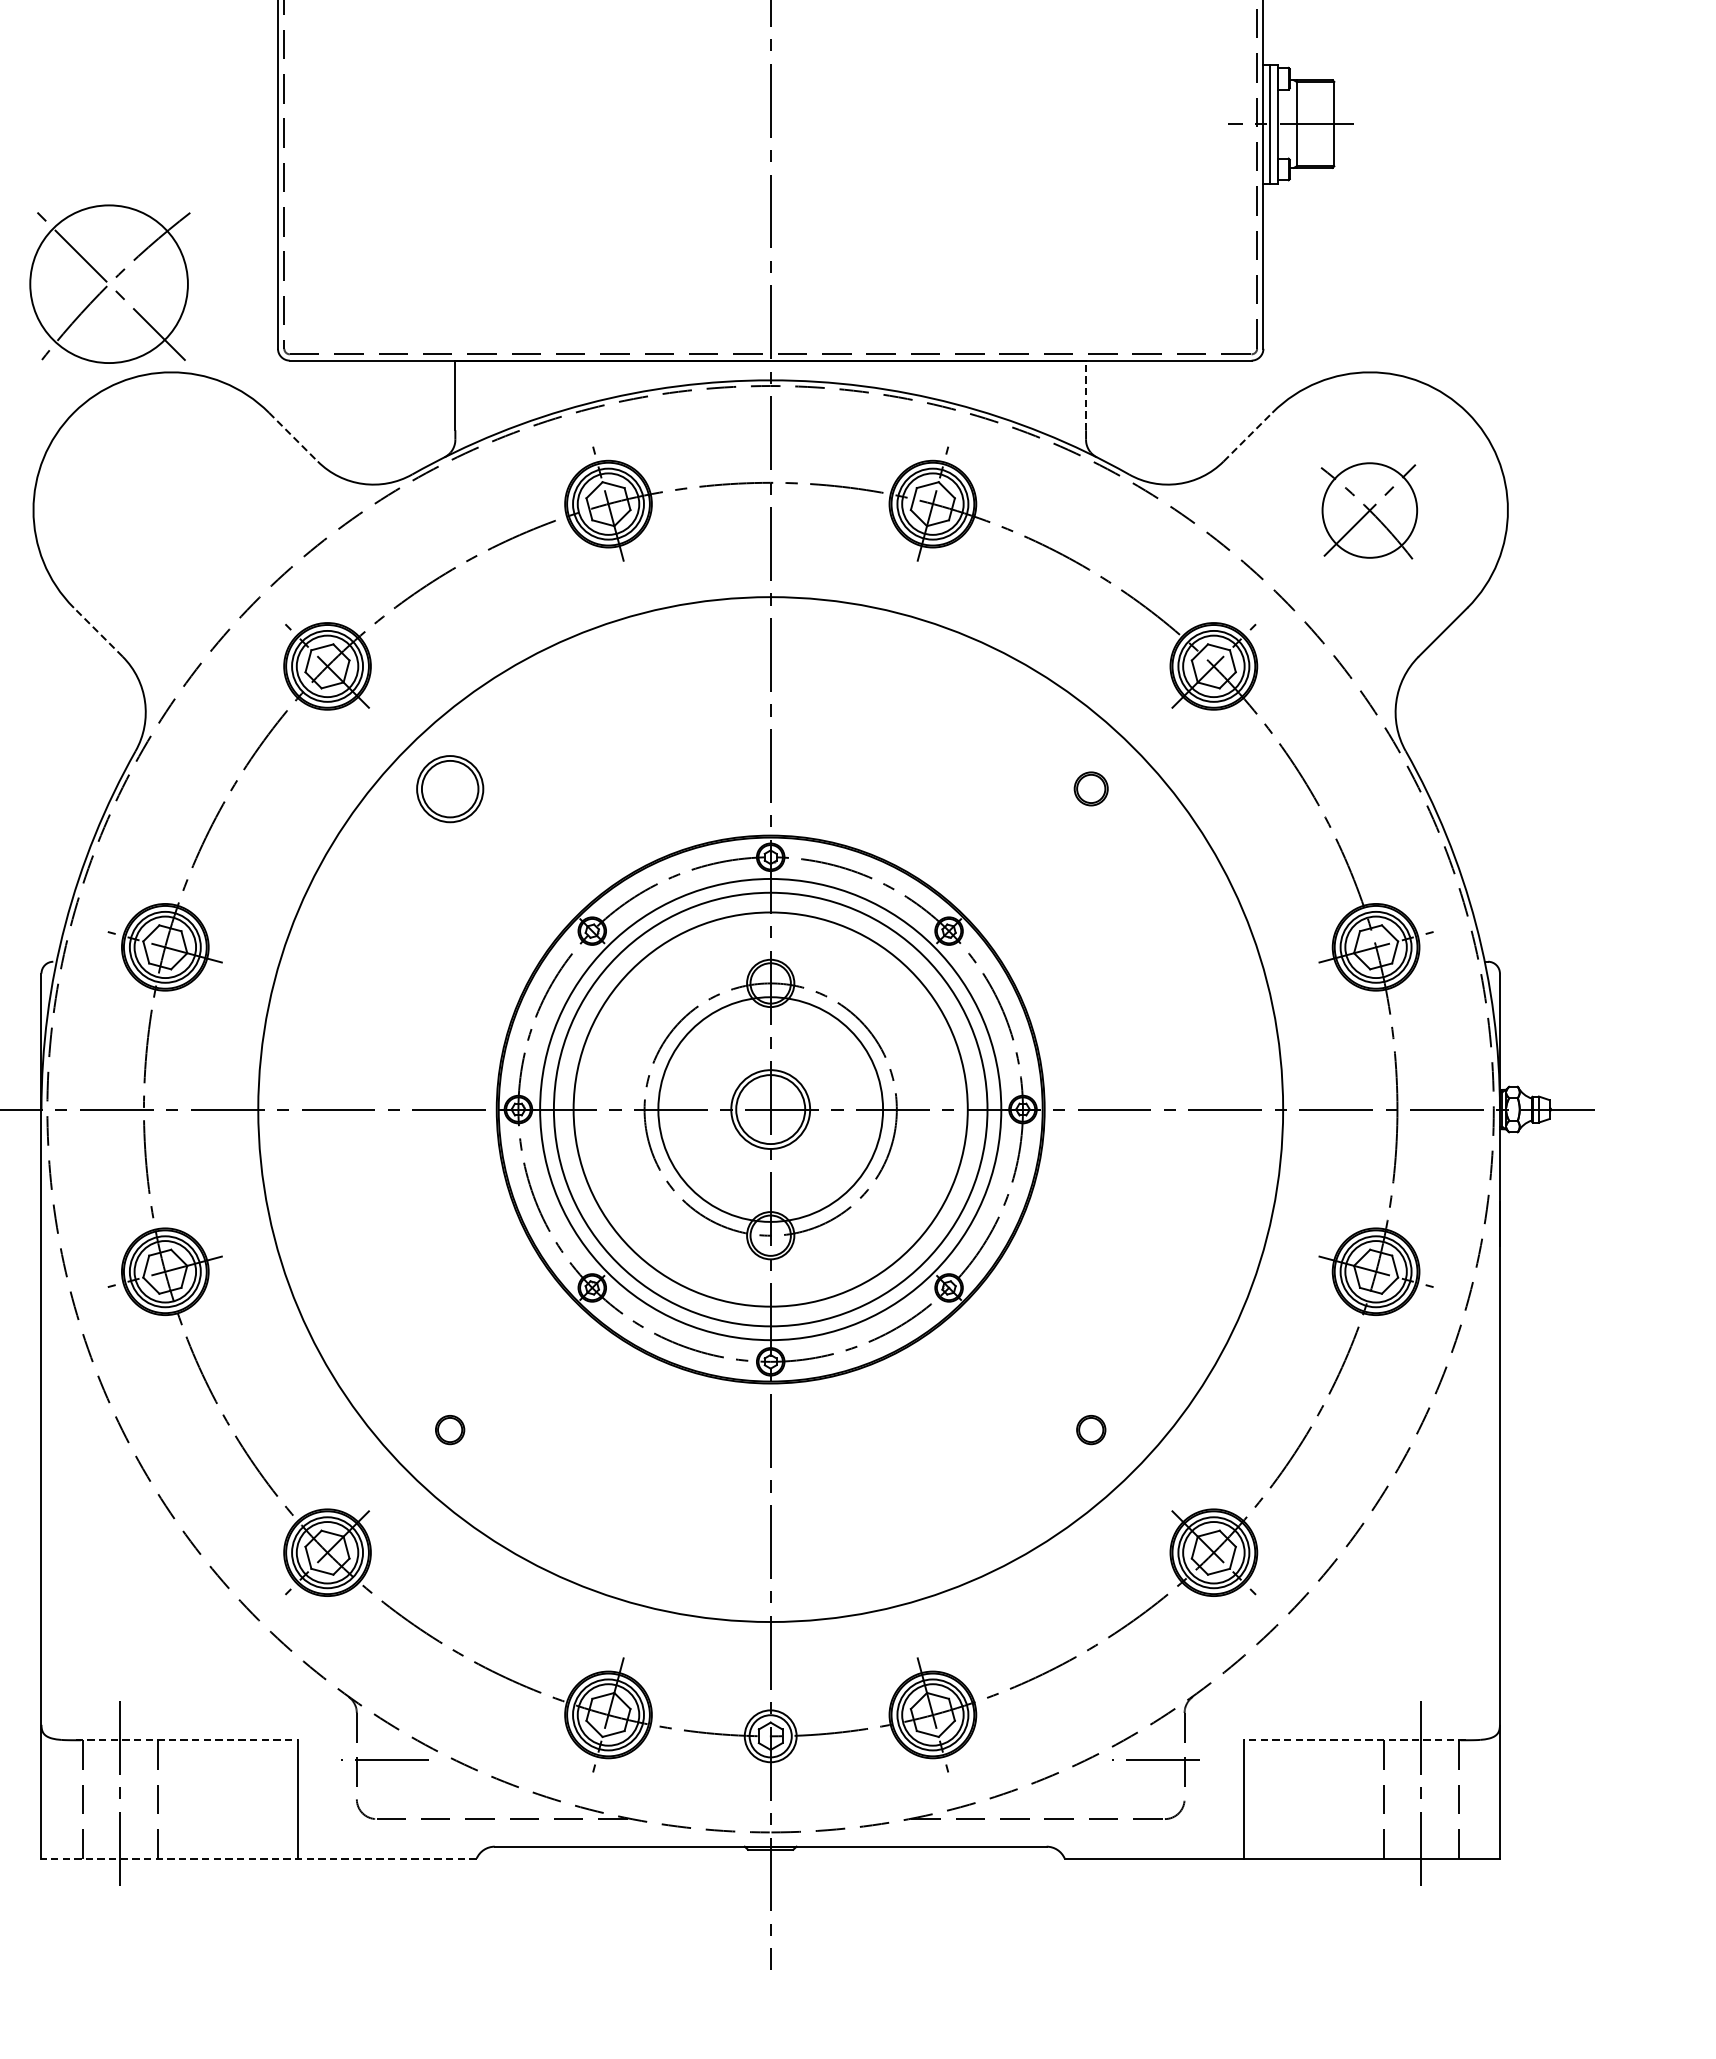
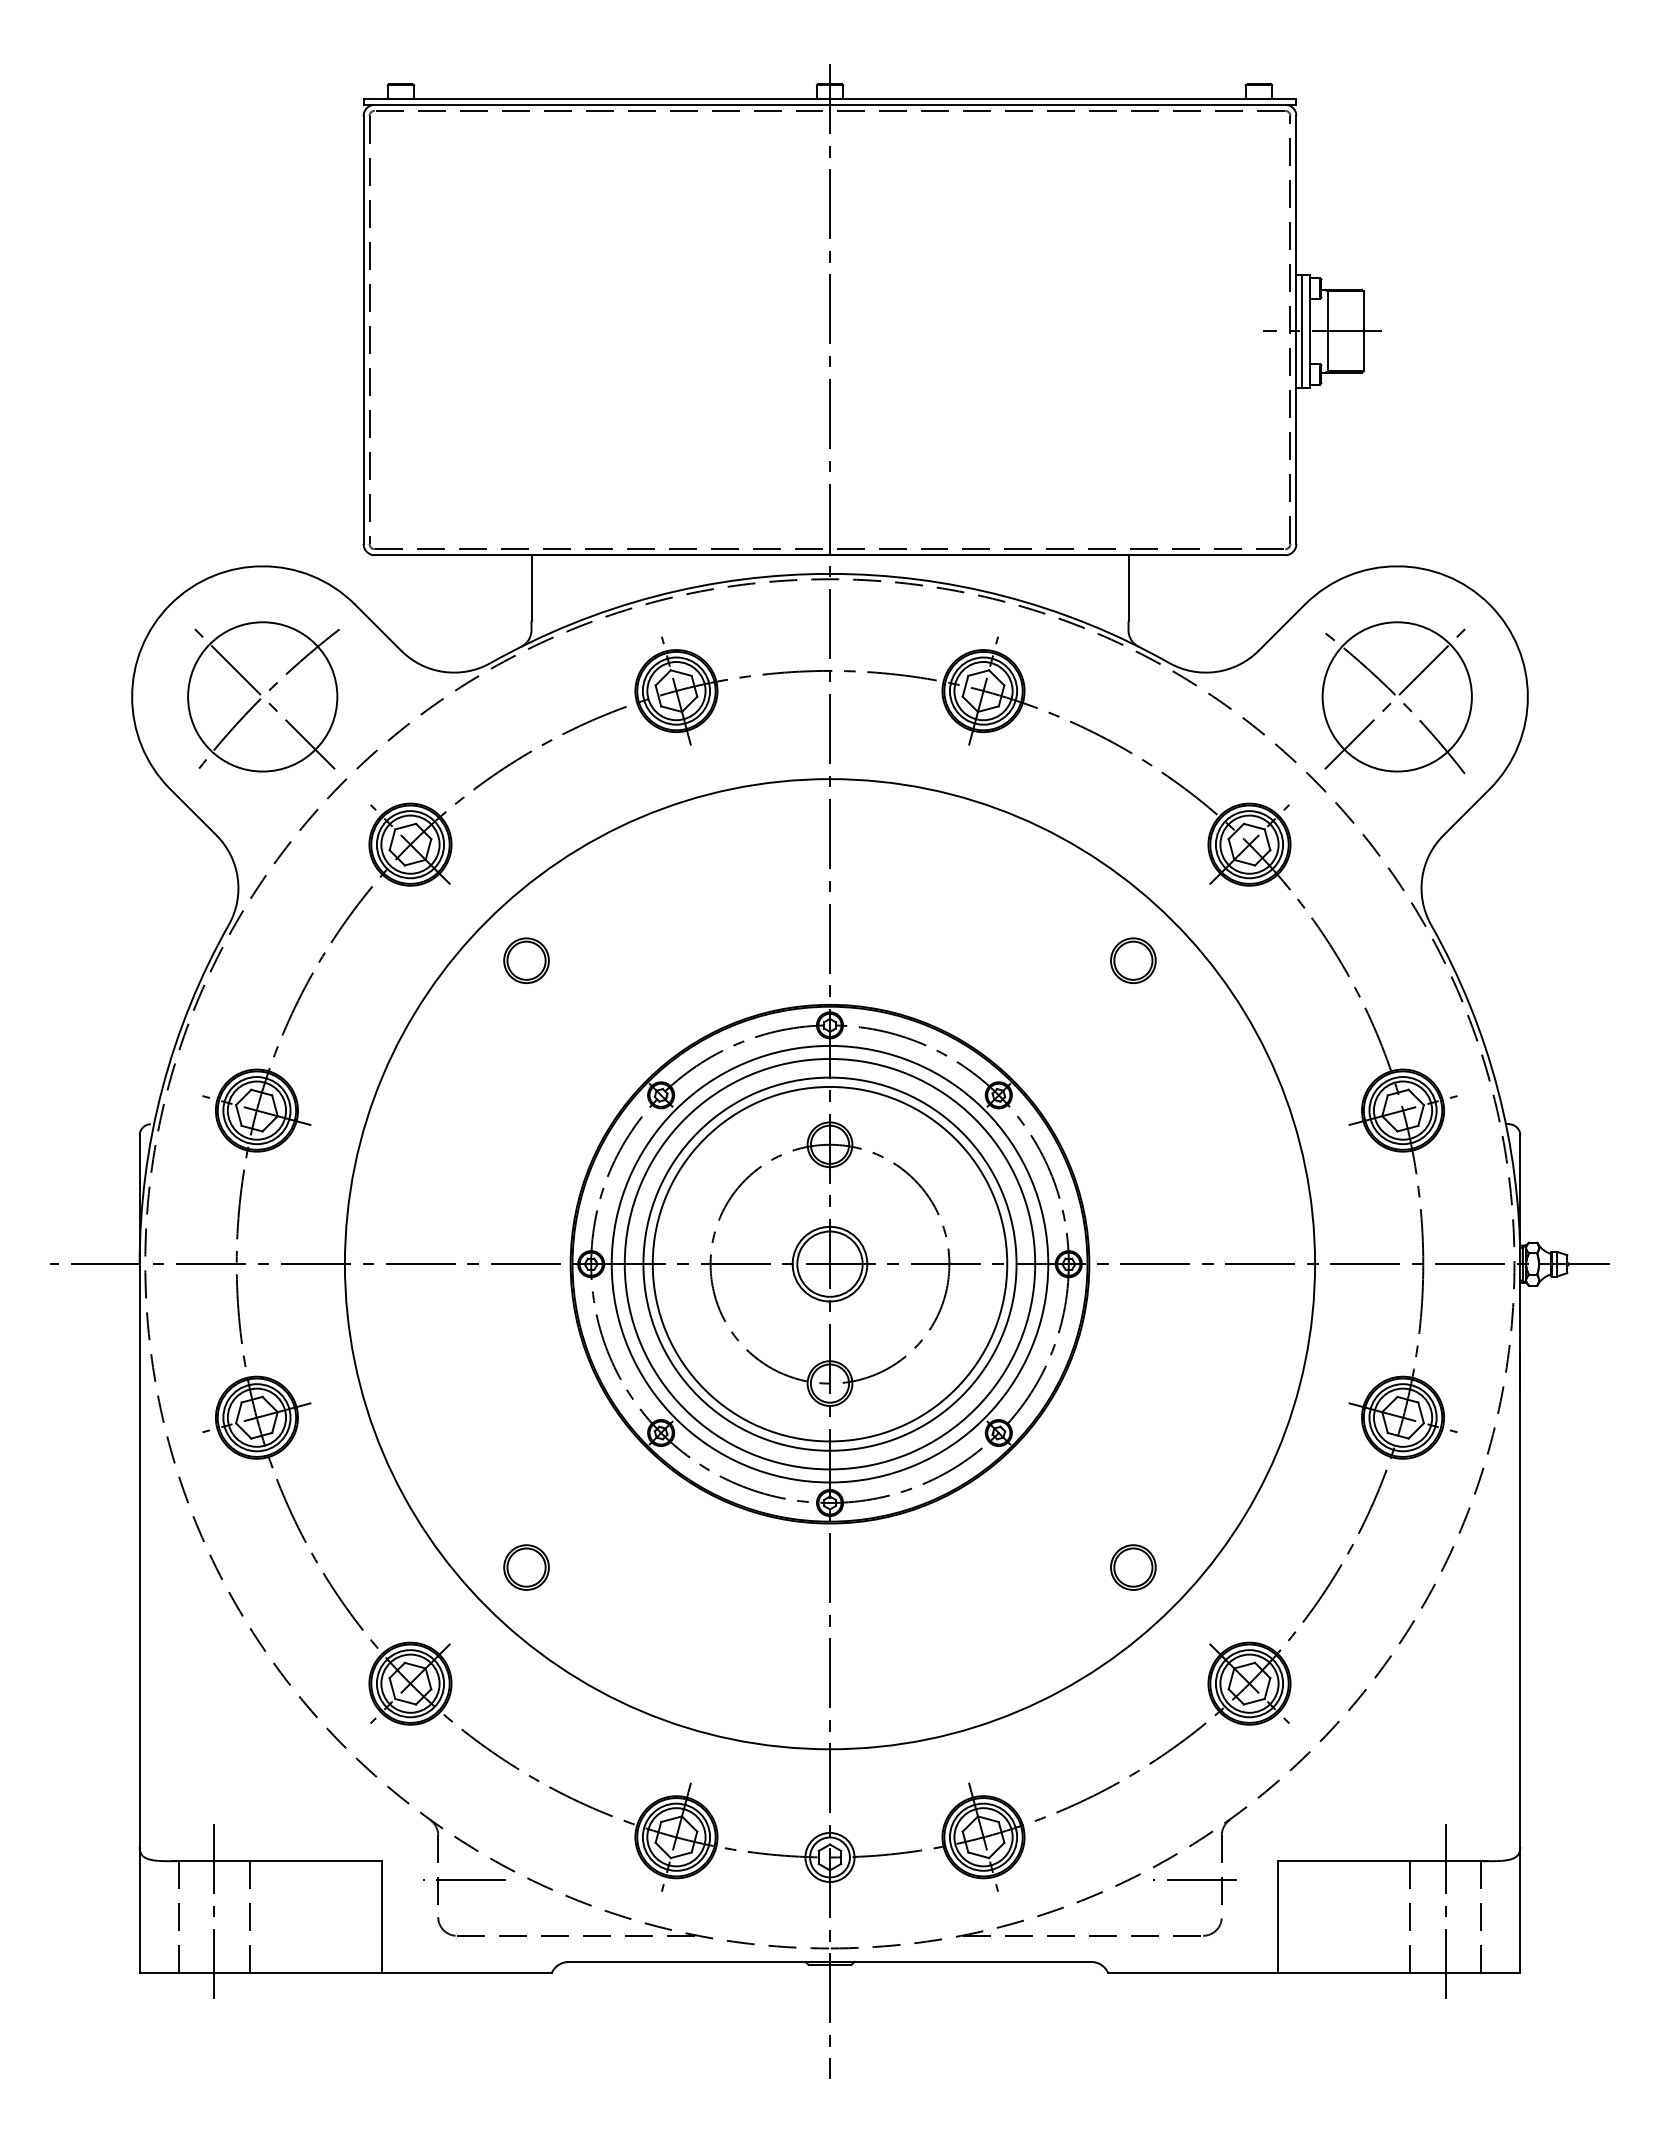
part: (109, 283) -> (263, 696), moved
line: (1086, 395) -> (1128, 588), dashed -> solid
line: (293, 436) -> (378, 627), dashed -> solid
line: (1247, 436) -> (1281, 627), dashed -> solid
part: (1369, 510) -> (1396, 697), size x1.67
line: (98, 632) -> (193, 812), dashed -> solid
part: (450, 788) -> (526, 960), size x0.71
part: (1091, 788) -> (1133, 960), size x1.43
circle: (770, 1108) -> (829, 1263), size x1.67
part: (450, 1429) -> (526, 1567), size x1.67
part: (1091, 1429) -> (1133, 1567), size x1.67
line: (187, 1740) -> (277, 1861), dashed -> solid
line: (1354, 1740) -> (1382, 1861), dashed -> solid
line: (258, 1858) -> (345, 1973), dashed -> solid

